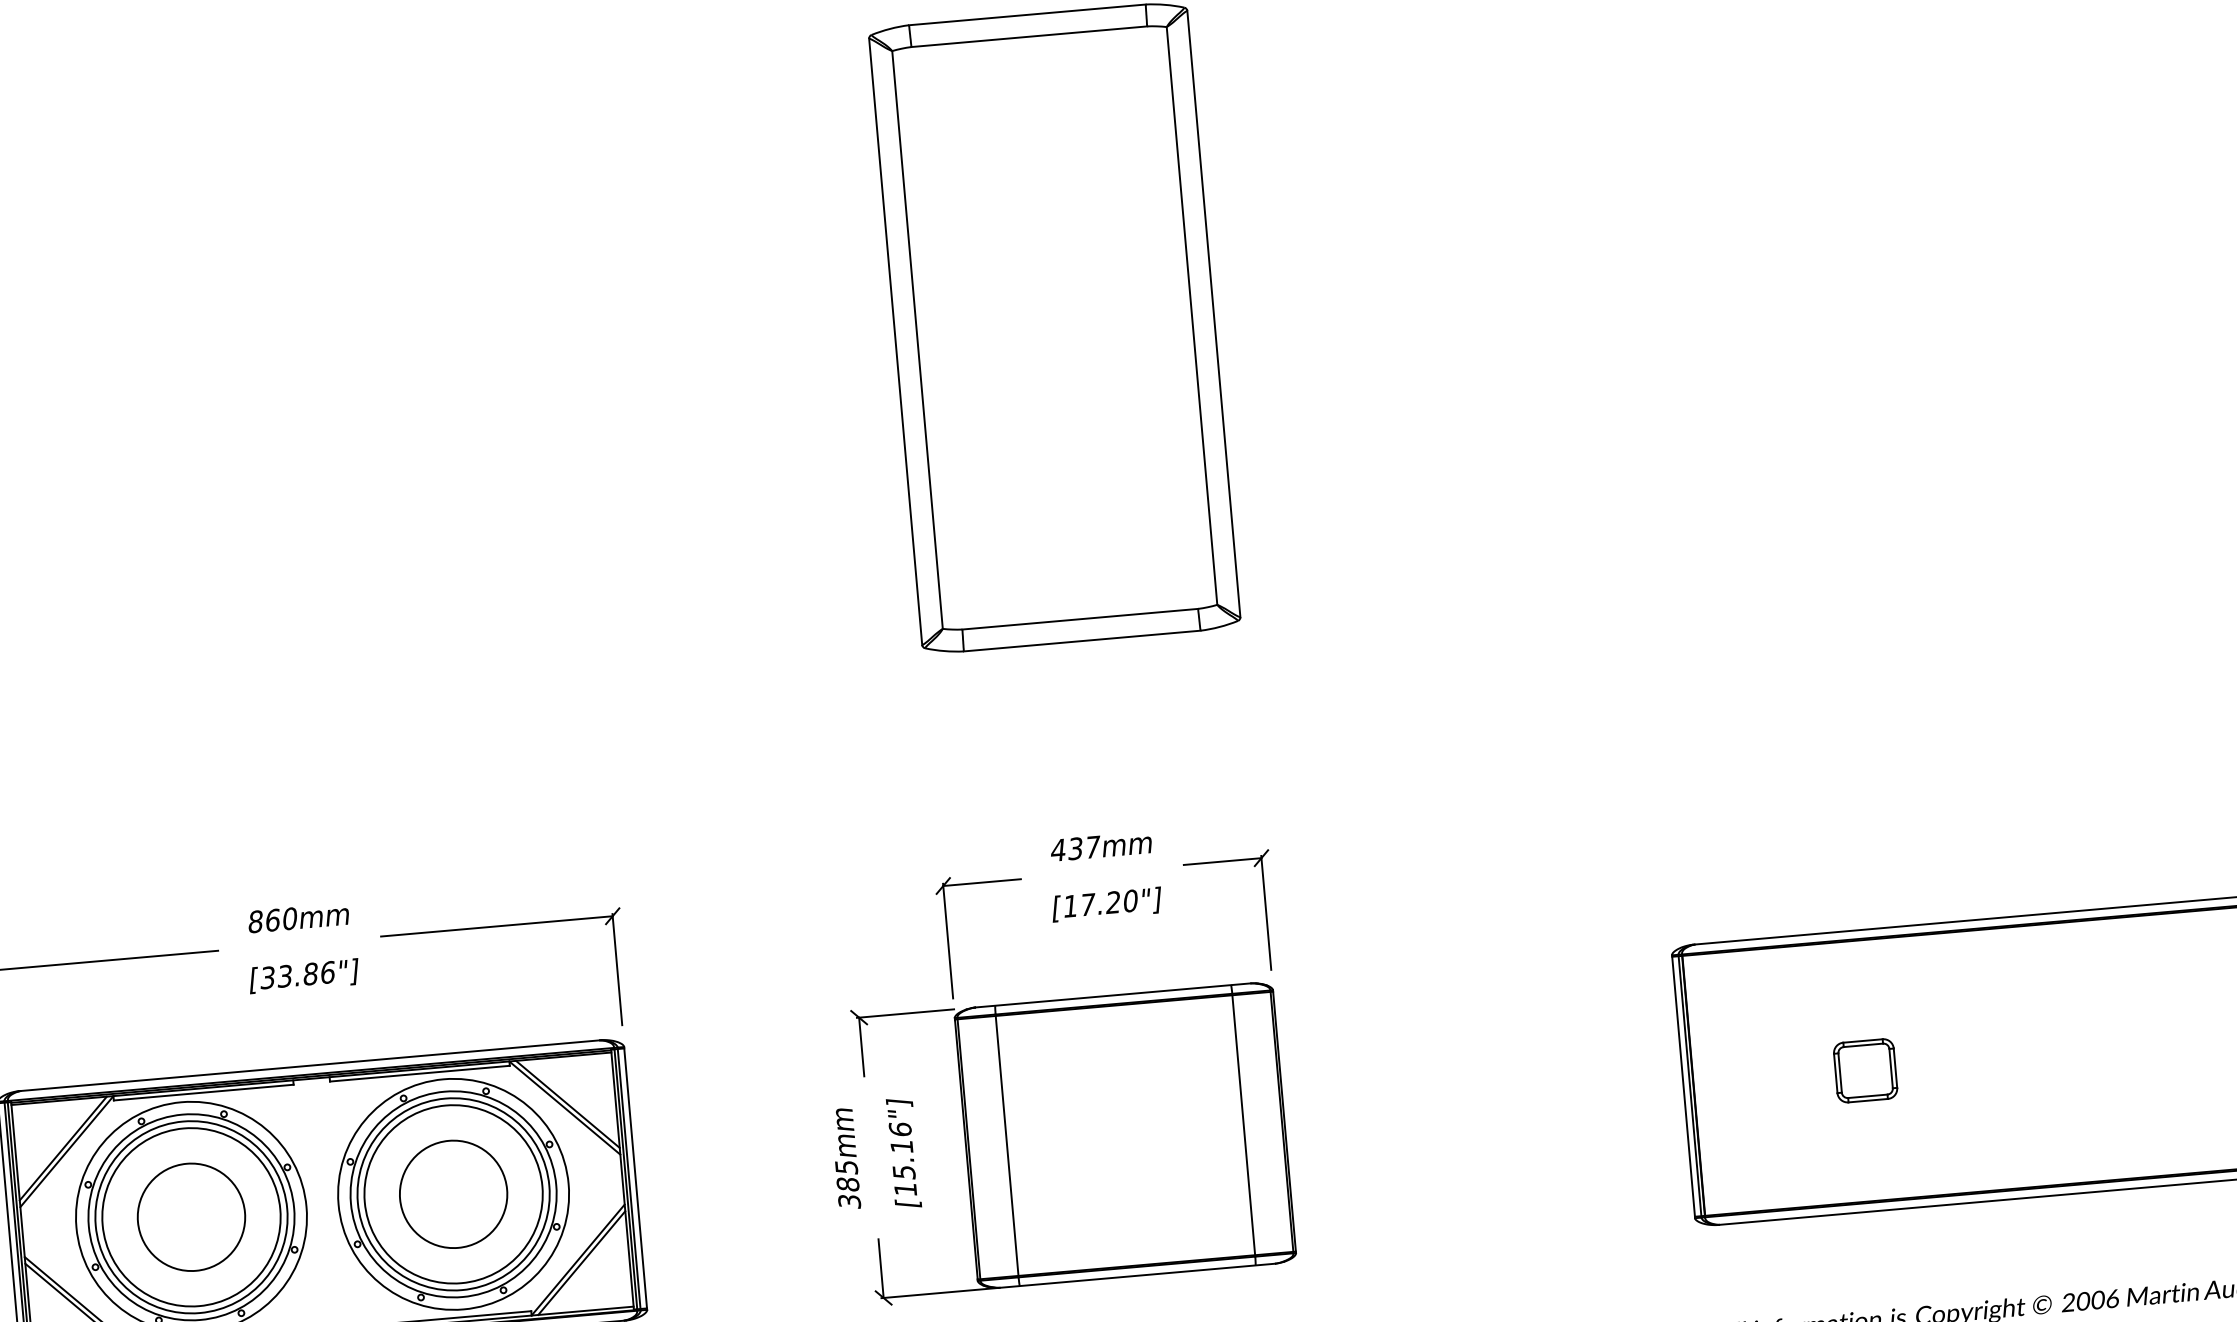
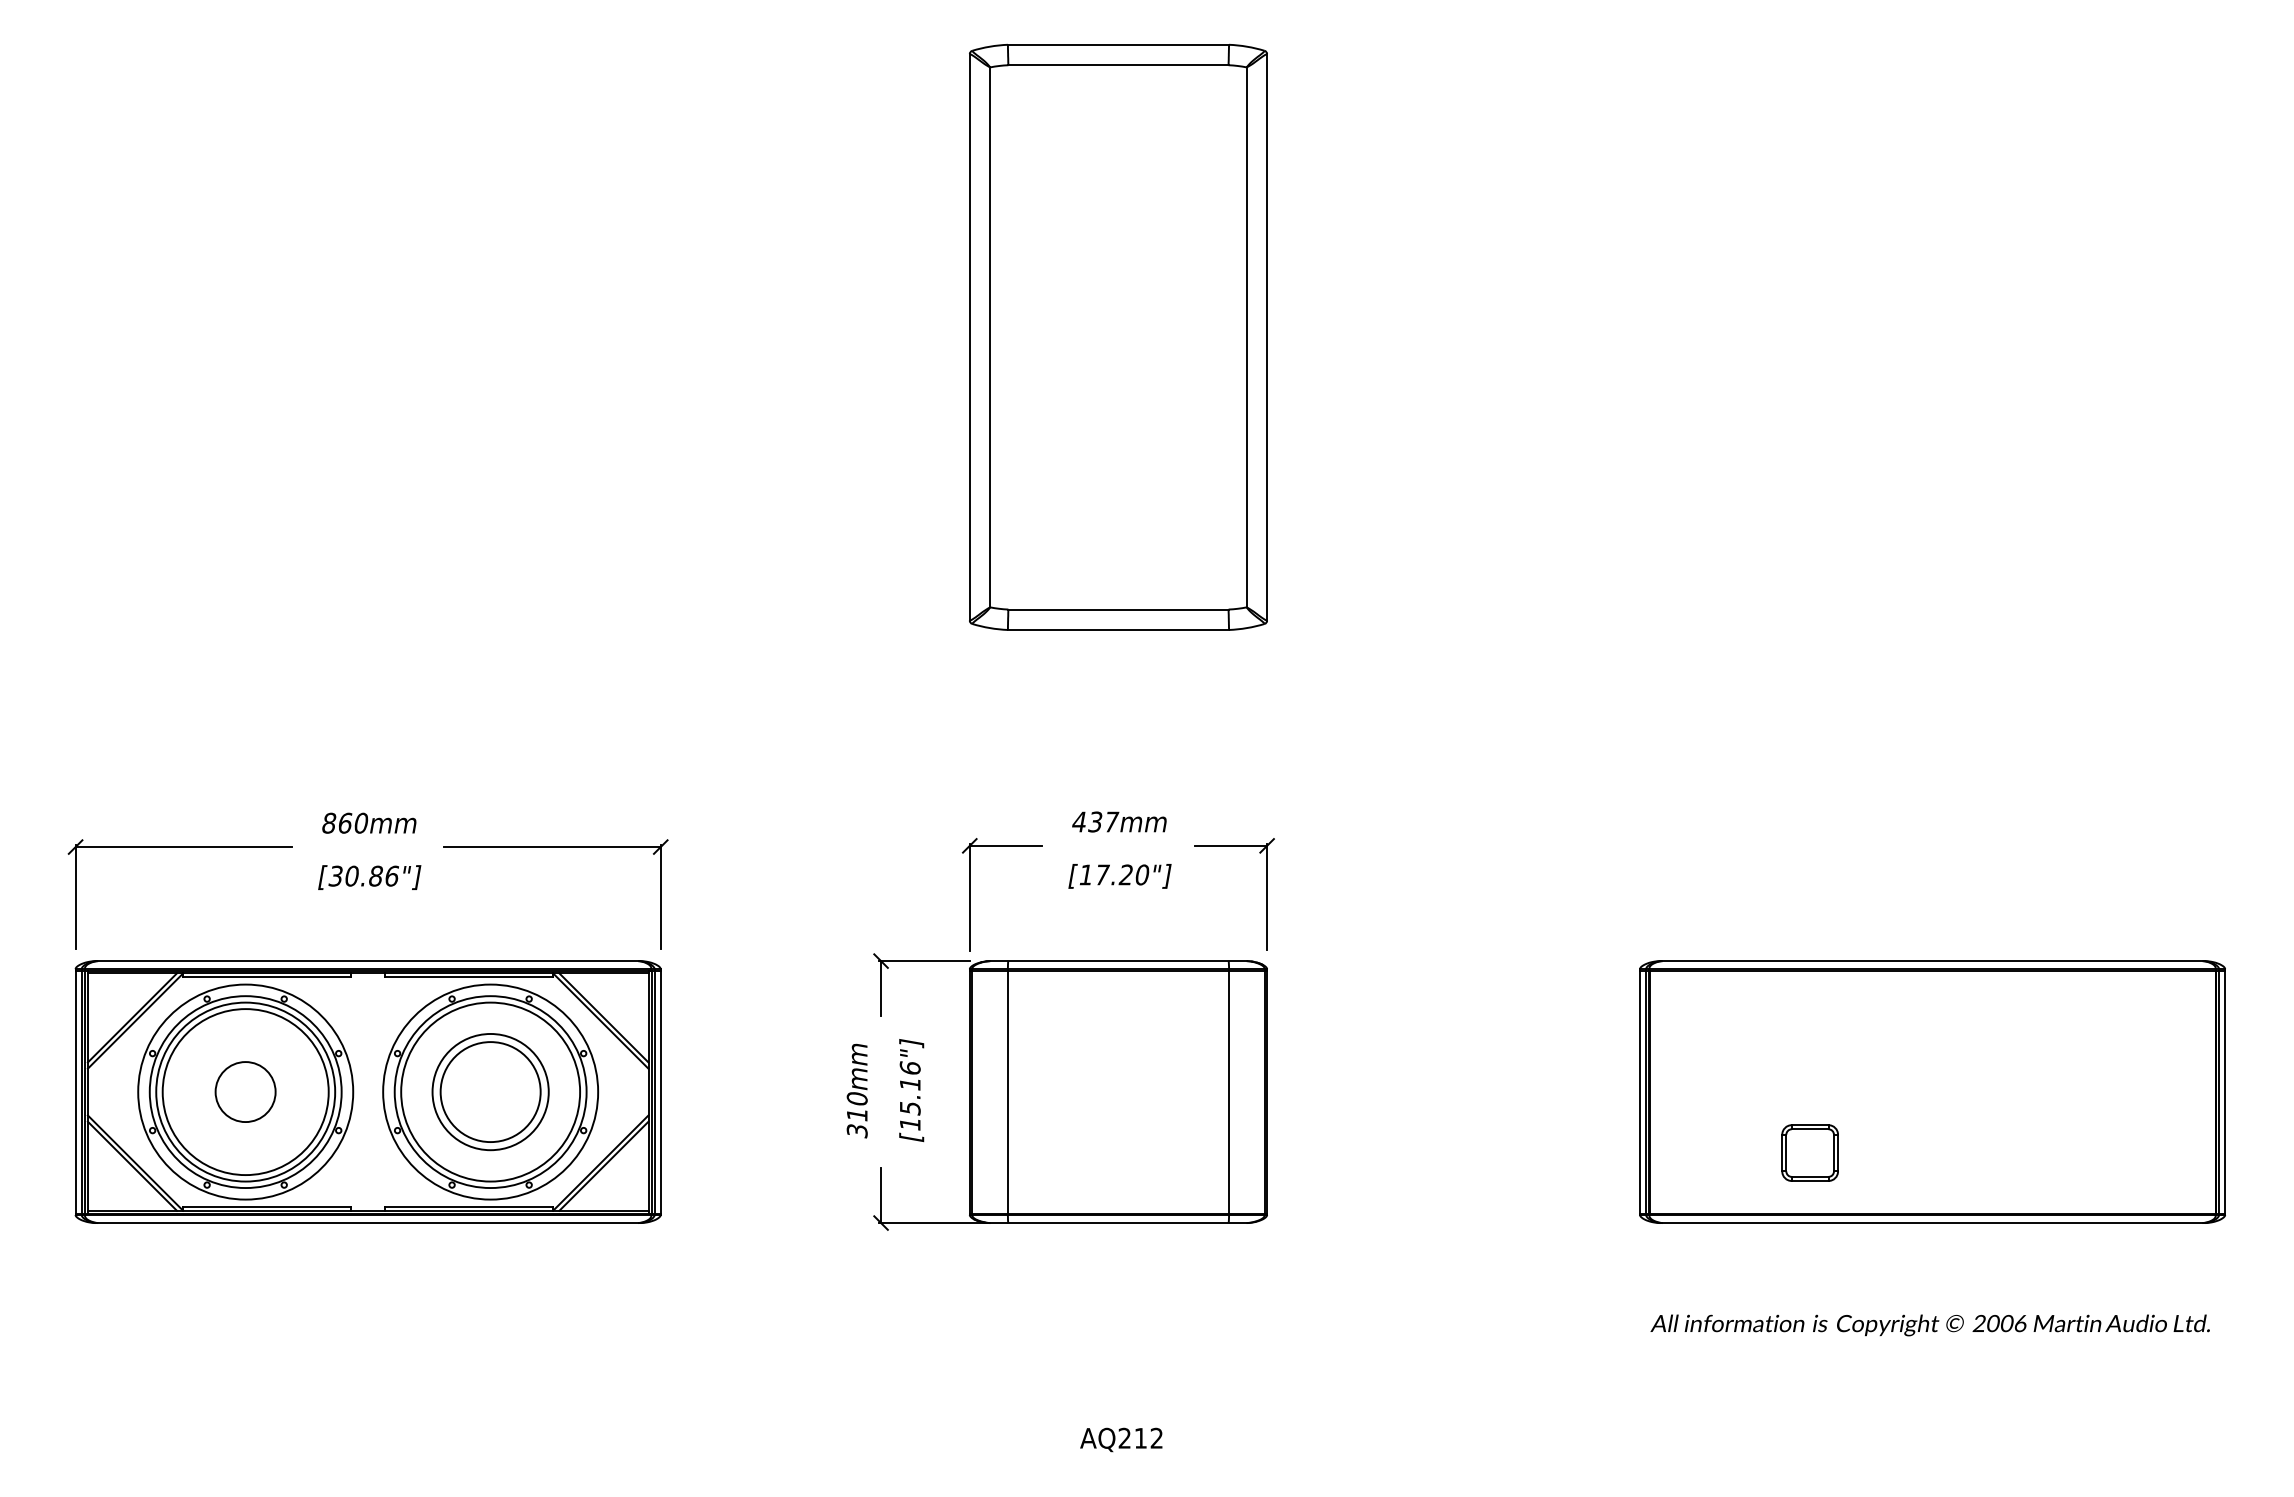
text: (284, 975) -> (351, 875), [33.86"] -> [30.86"]
part: (1864, 1070) -> (1809, 1152), moved
text: (846, 1175) -> (856, 1106), 385mm -> 310mm
circle: (453, 1194) -> (490, 1092), size x0.7
circle: (191, 1216) -> (245, 1091), size x0.6

